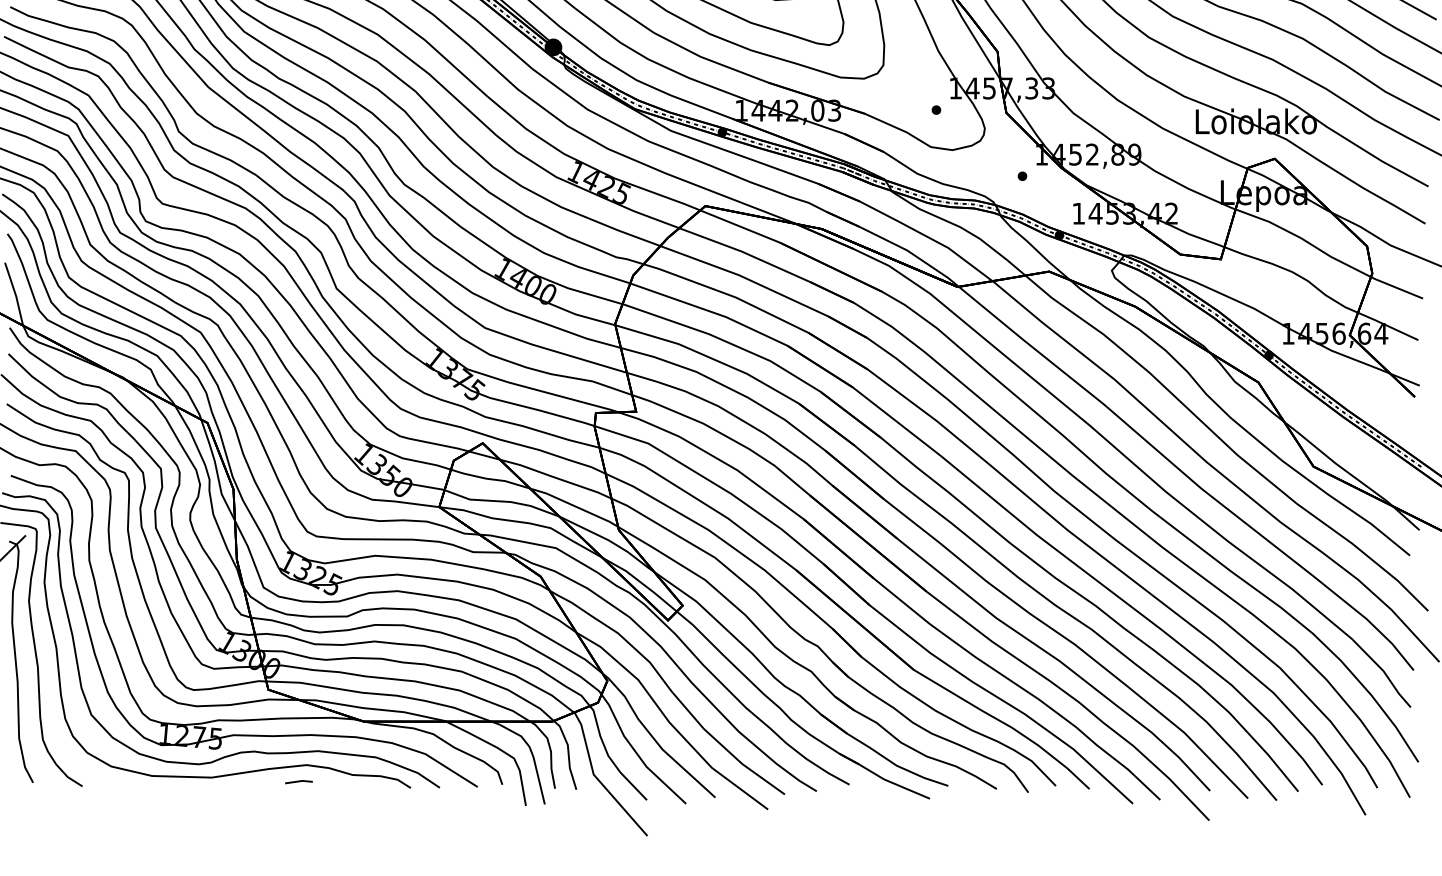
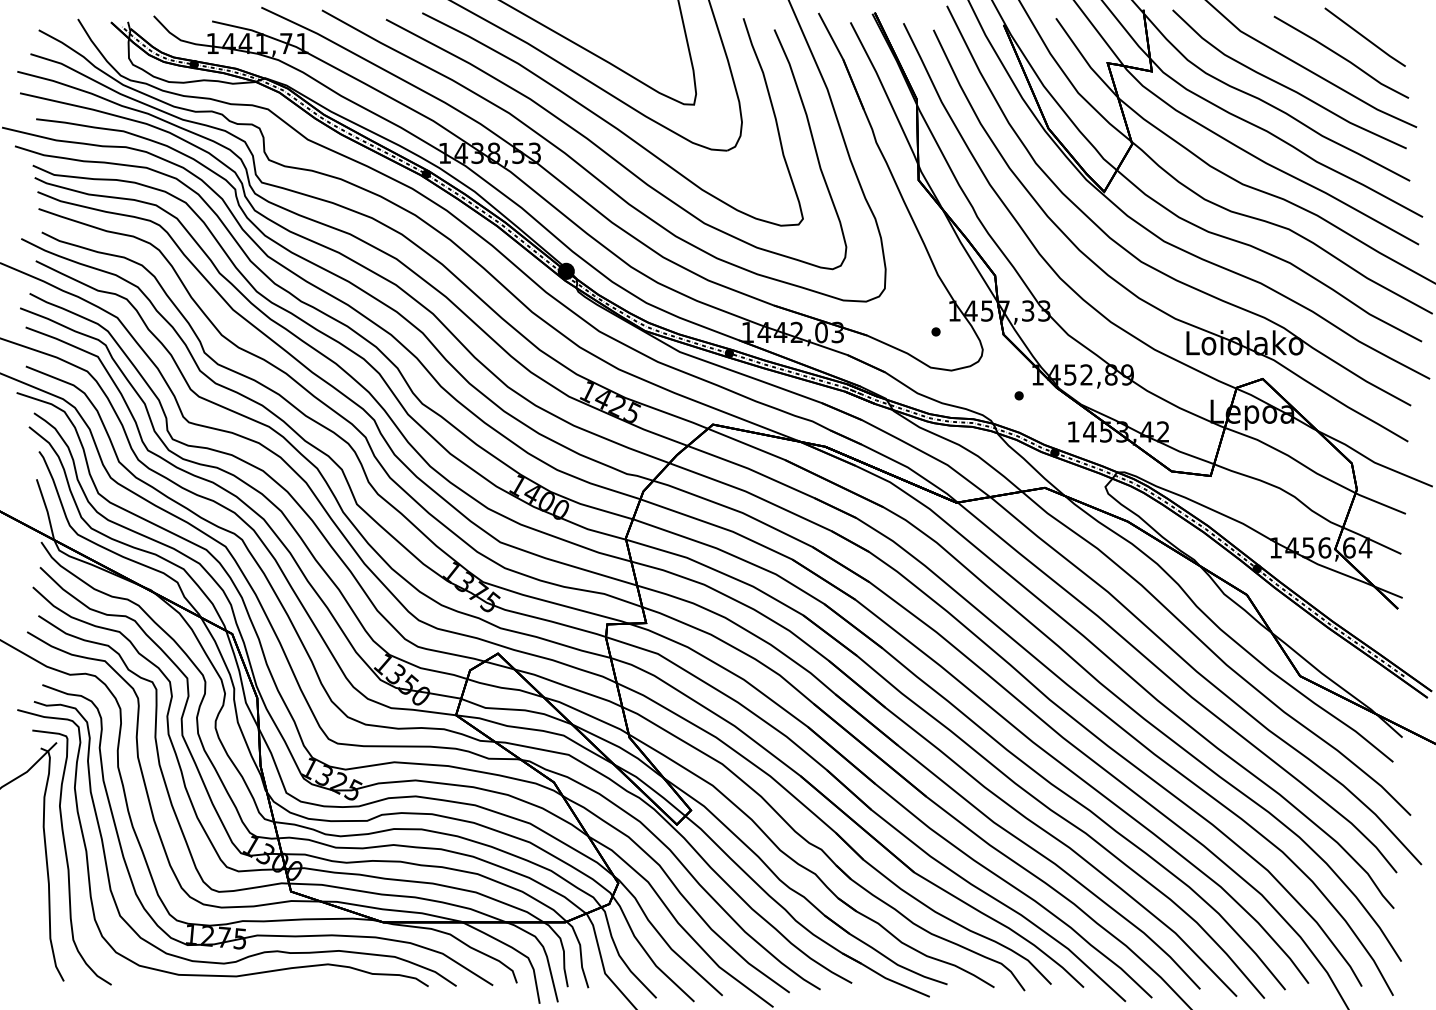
line: (298, 781) -> (320, 980), removed

